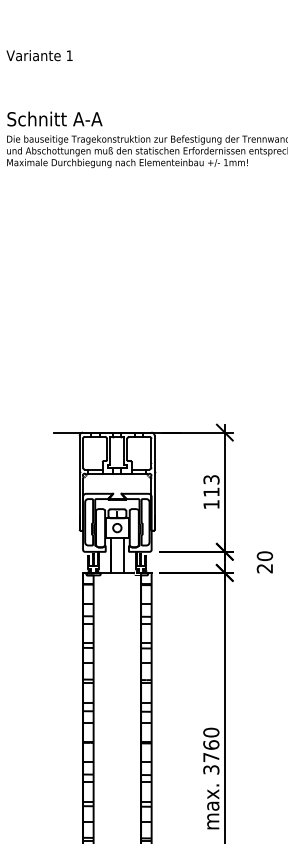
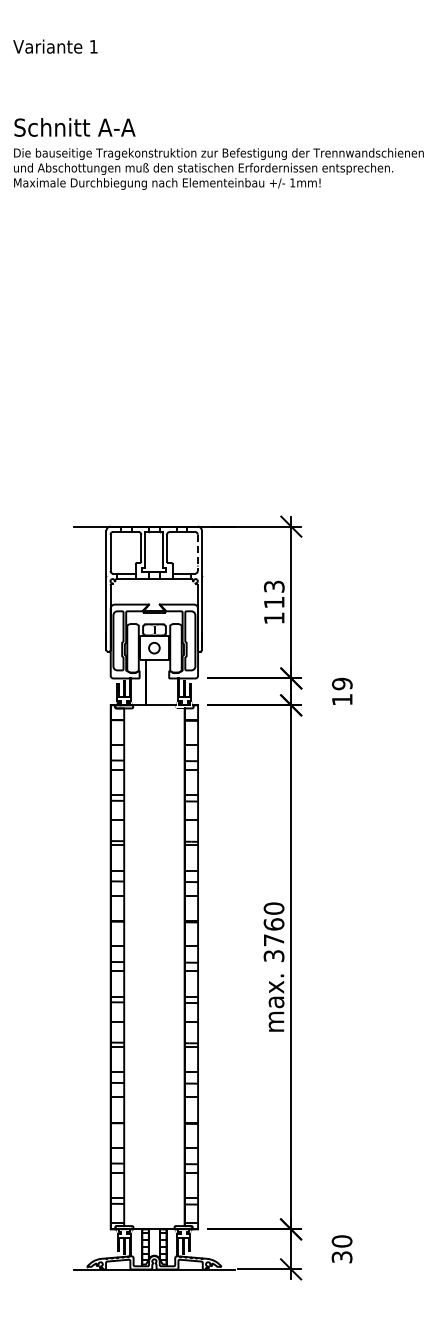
line: (151, 453) -> (197, 553), solid -> dashed
line: (123, 555) -> (162, 682), removed
text: (265, 562) -> (342, 691), 20 -> 19

